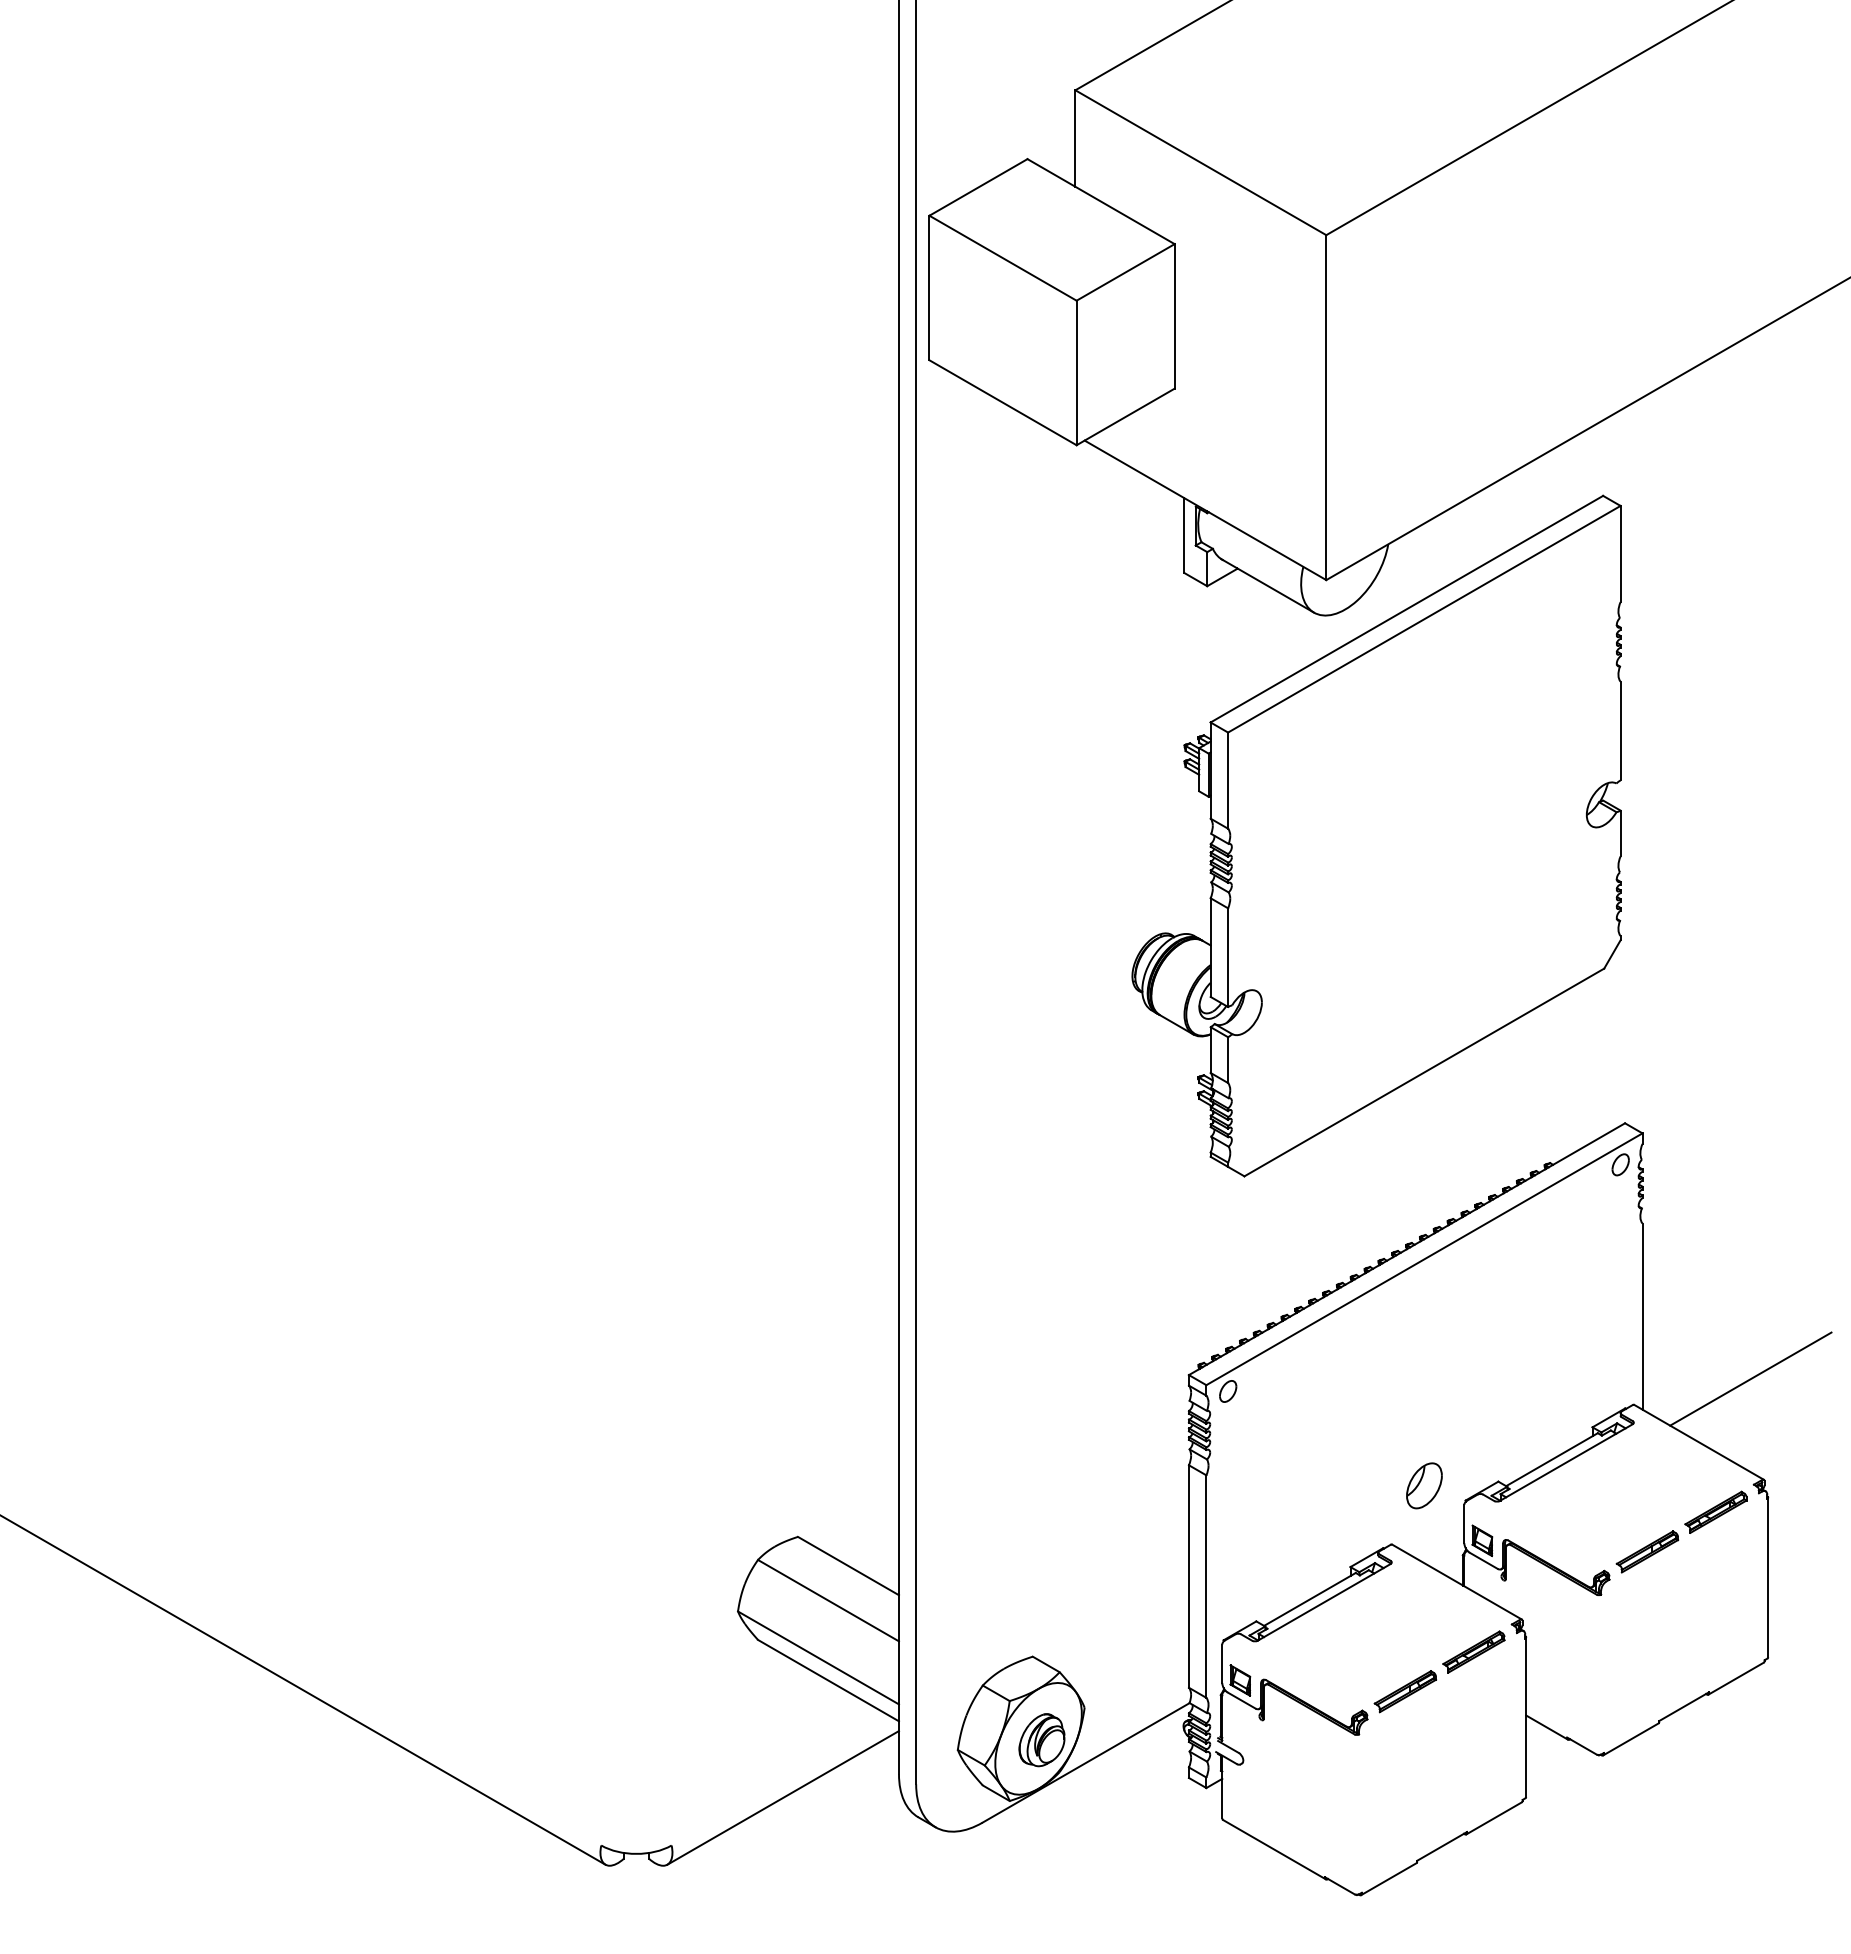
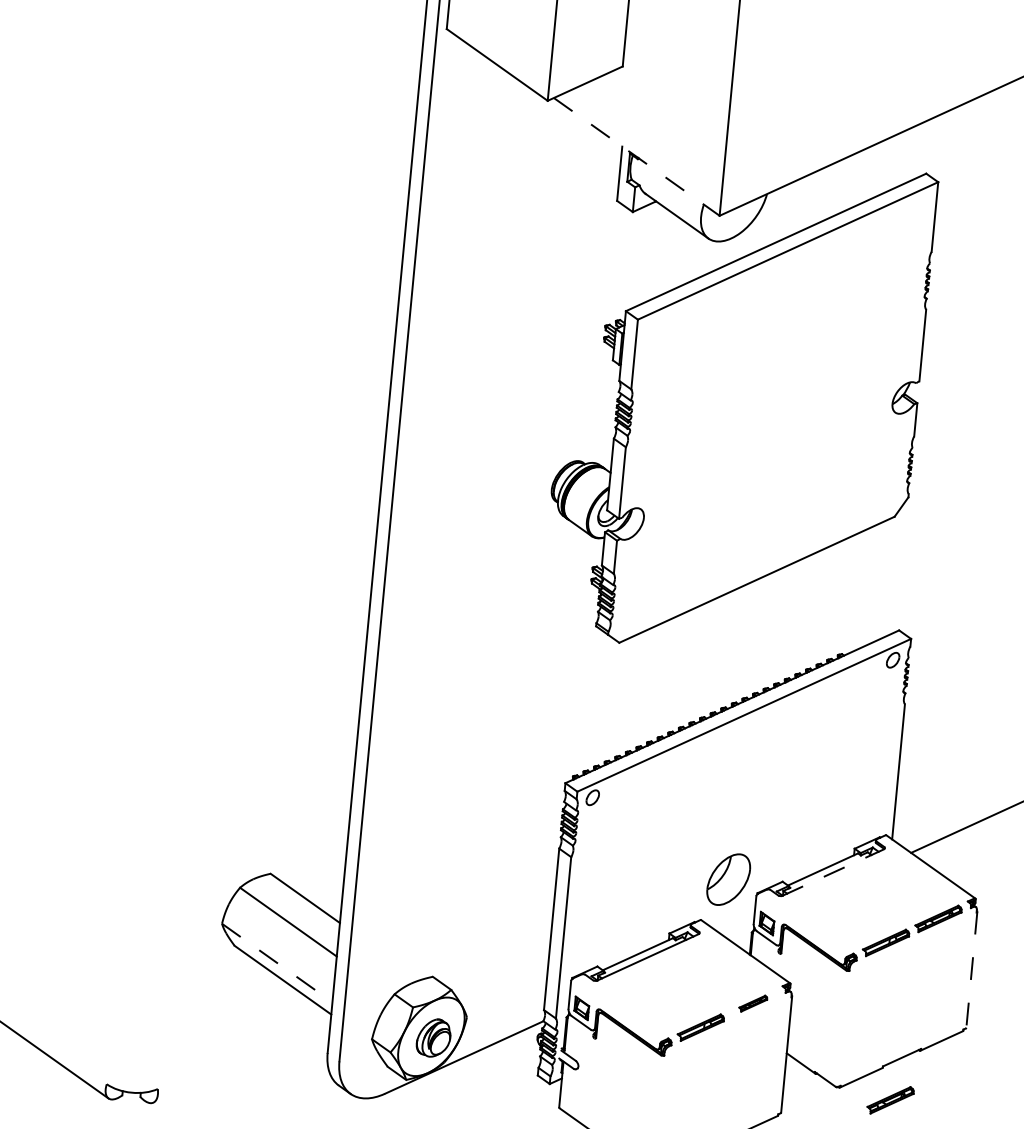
line: (1205, 510) -> (636, 157), solid -> dashed
line: (1566, 1462) -> (833, 872), solid -> dashed
part: (1424, 1485) -> (728, 879), size x1.6
line: (1768, 1577) -> (972, 969), solid -> dashed
part: (1473, 1651) -> (752, 1003), size x0.6
line: (818, 1657) -> (277, 962), solid -> dashed
part: (1673, 1765) -> (890, 1099), added
line: (782, 1797) -> (241, 1061), removed

